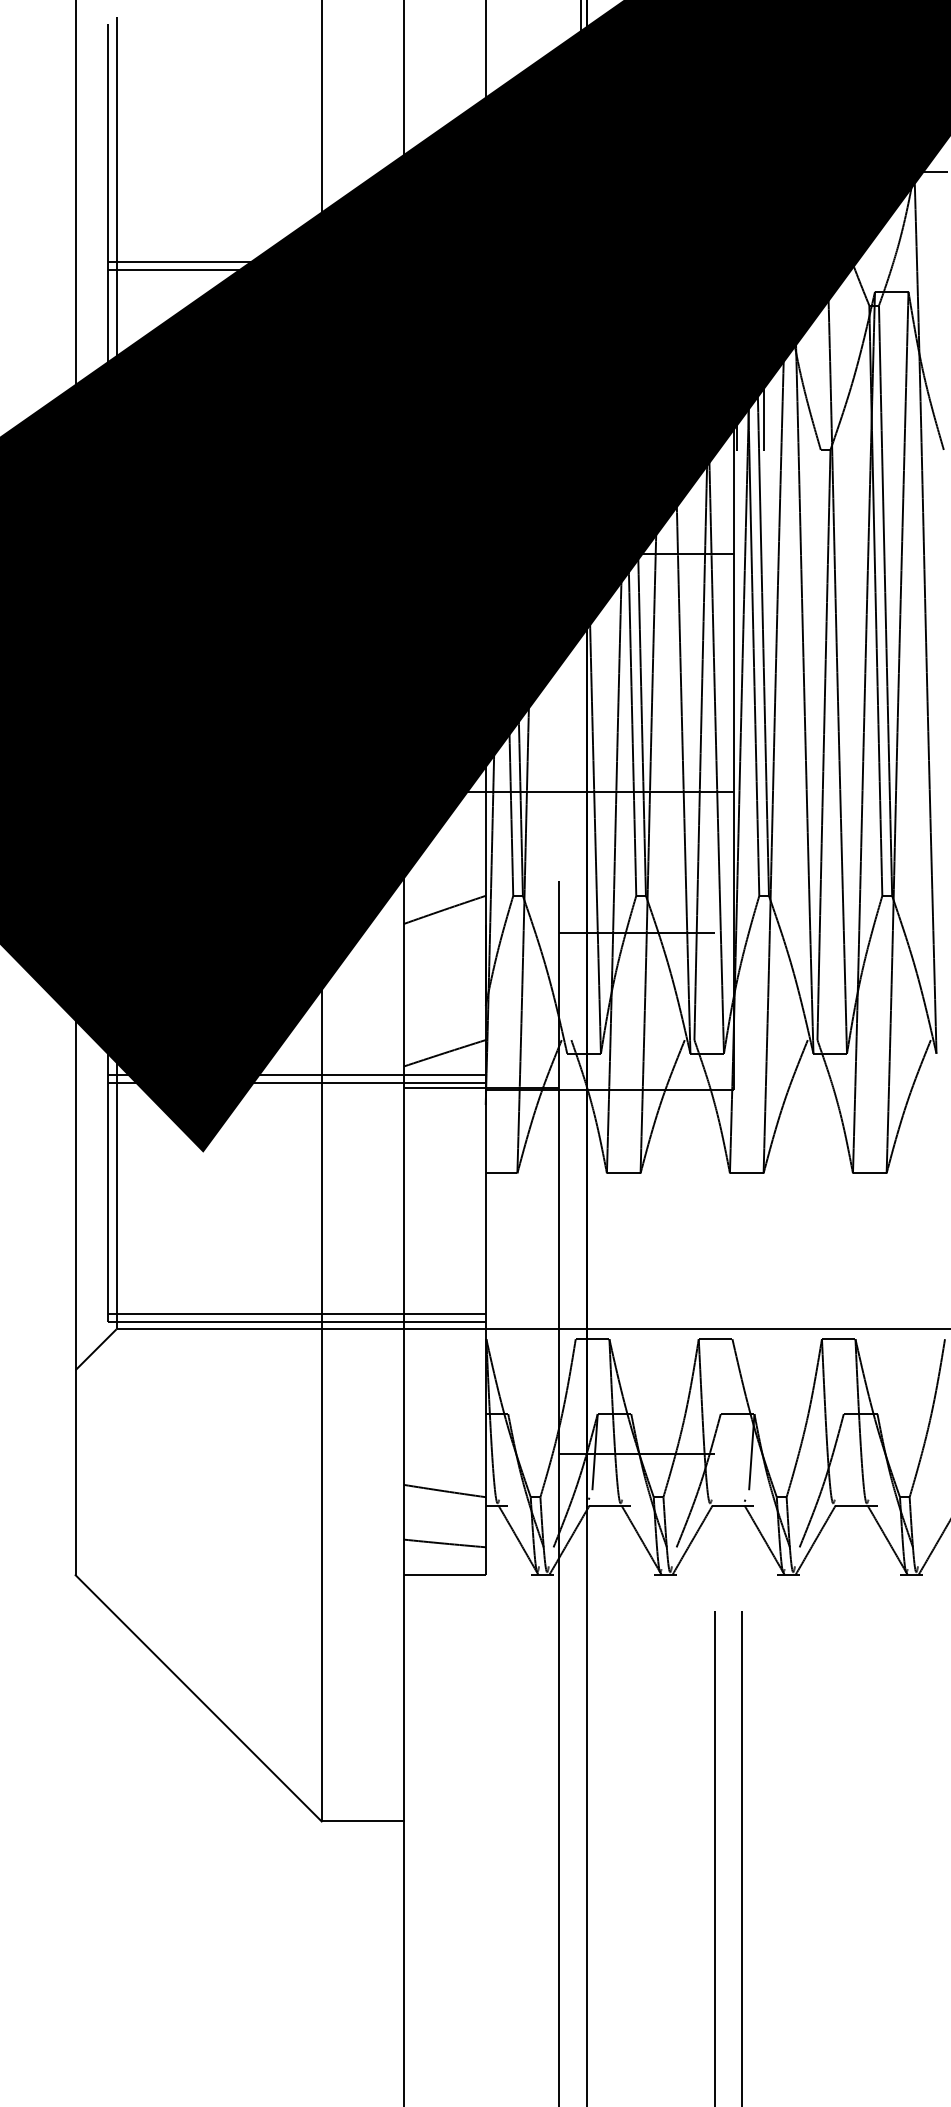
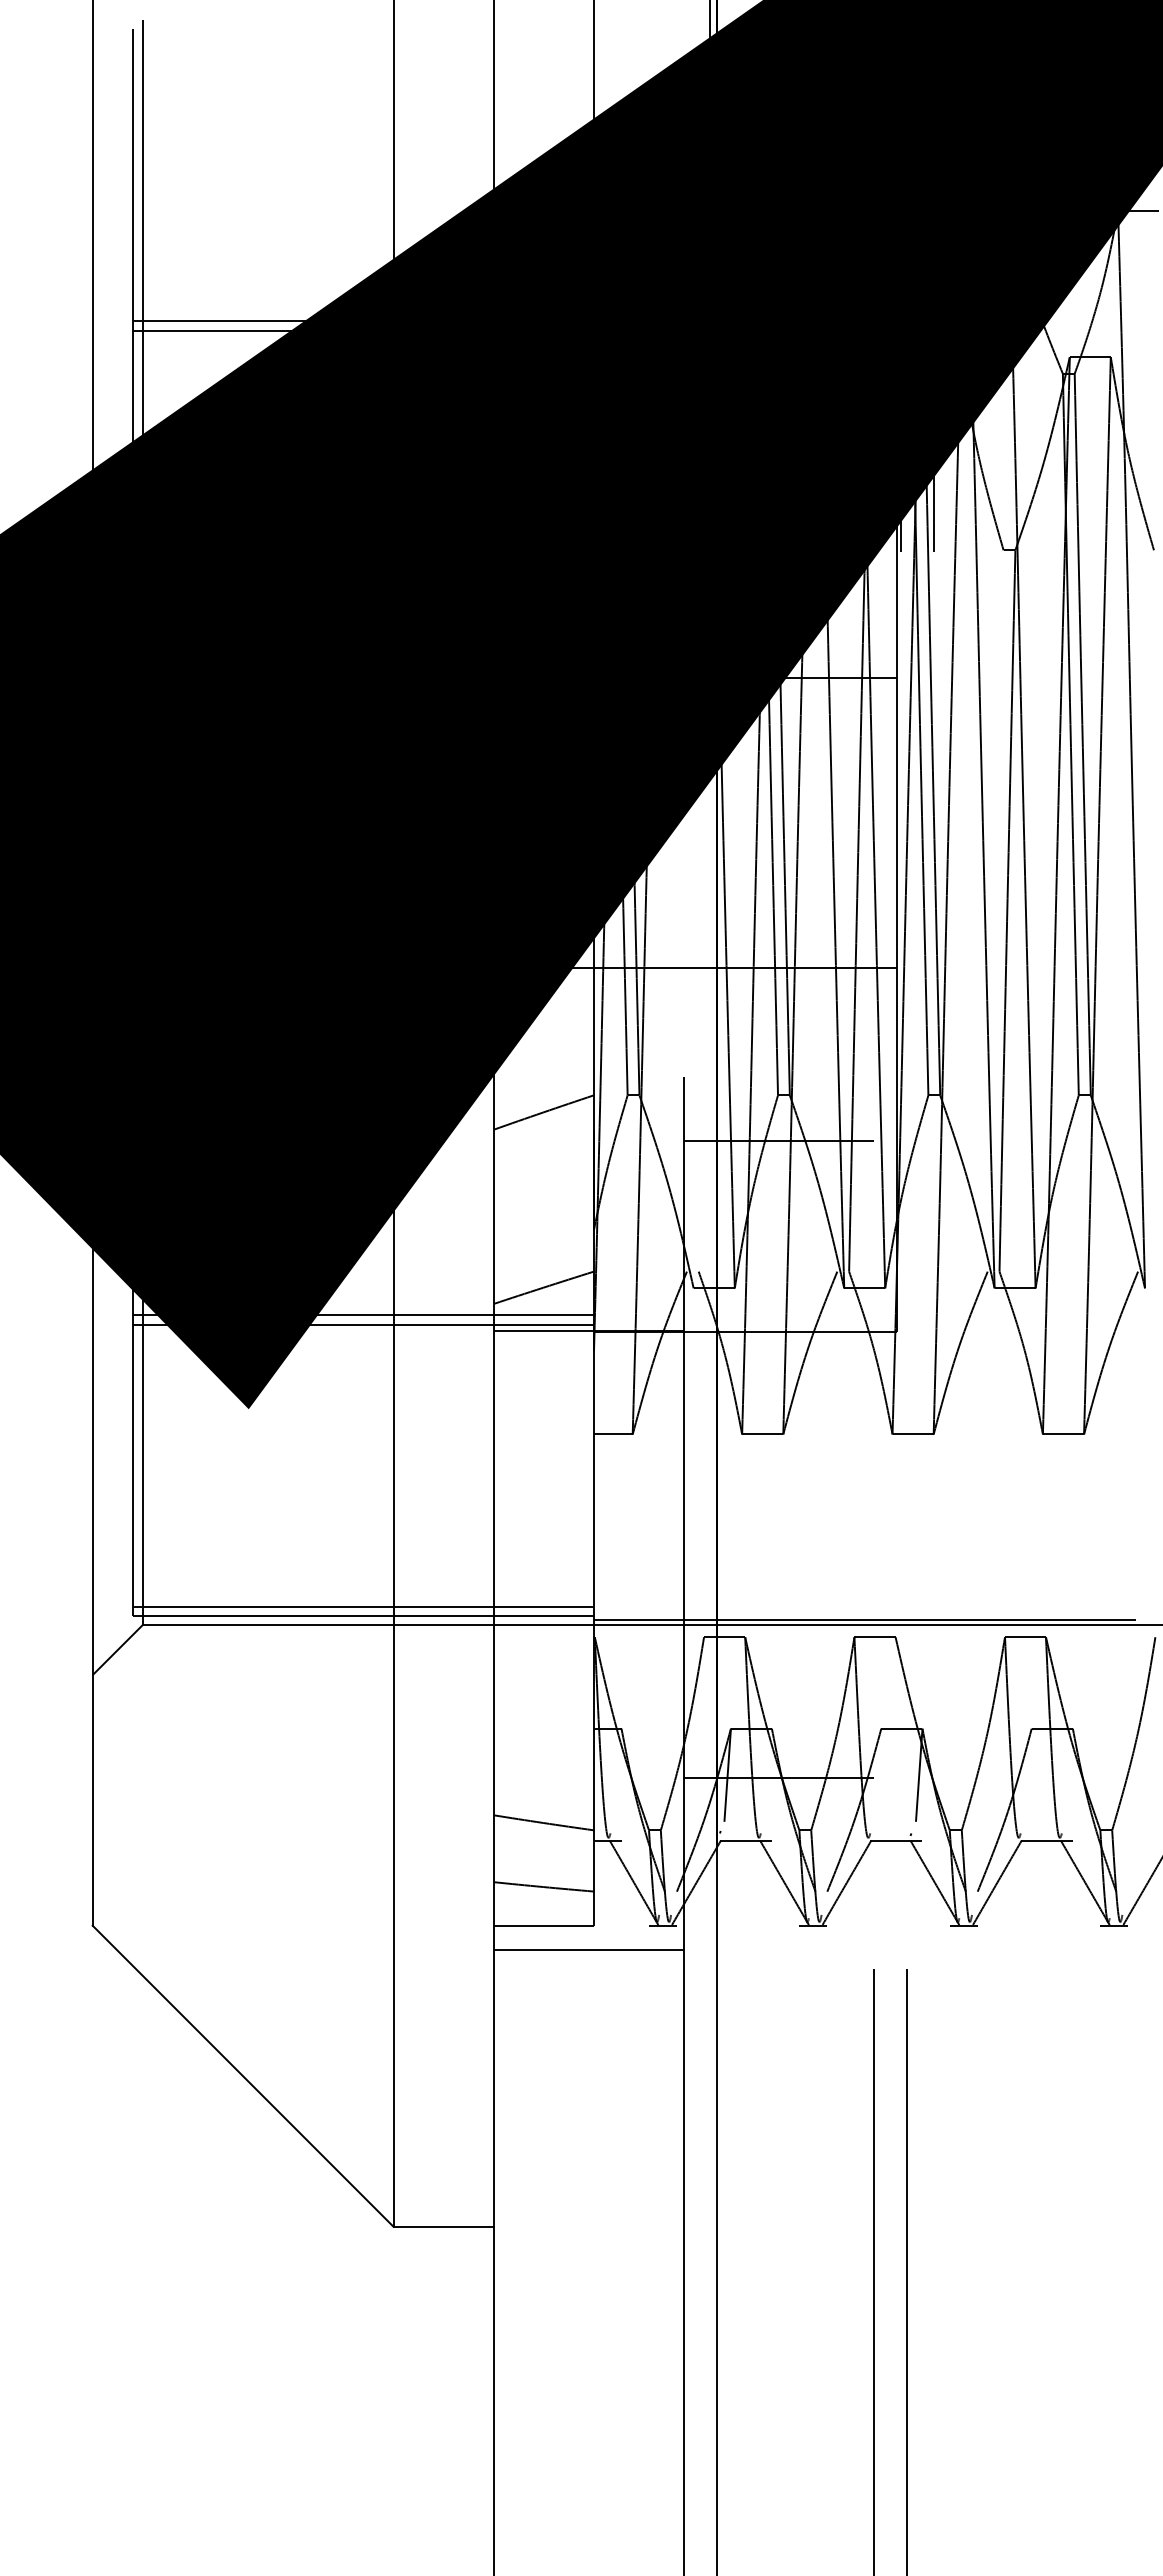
line: (707, 1324) -> (864, 1619), added
line: (481, 1594) -> (588, 1949), added

